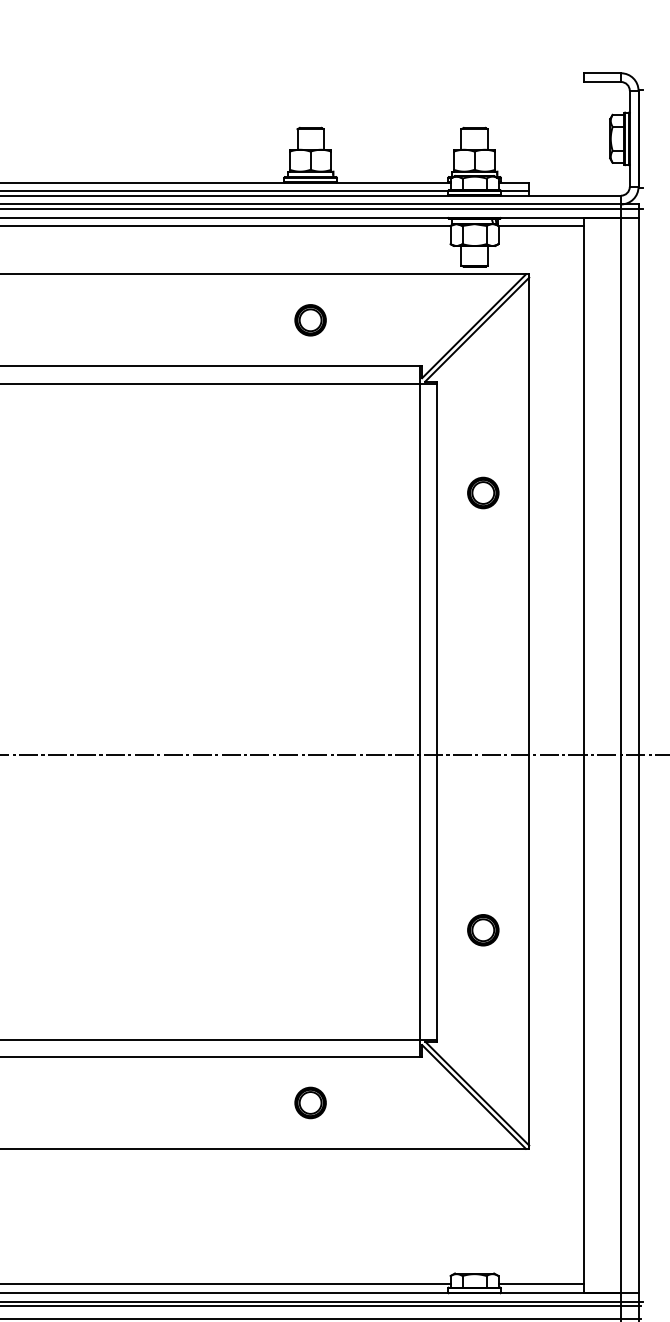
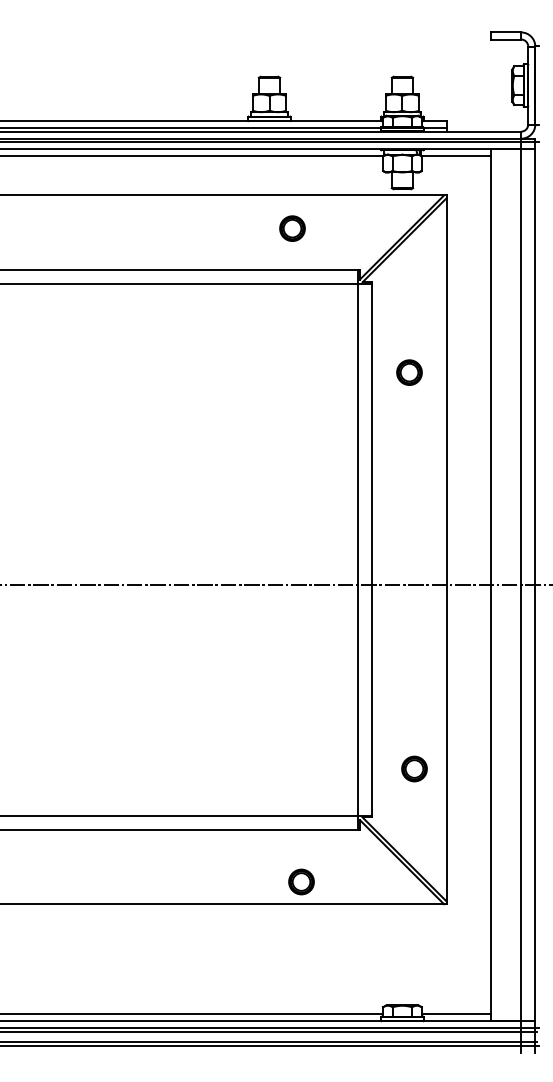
part: (310, 320) -> (292, 228), moved
part: (483, 929) -> (414, 768), moved
part: (310, 1102) -> (301, 881), moved

